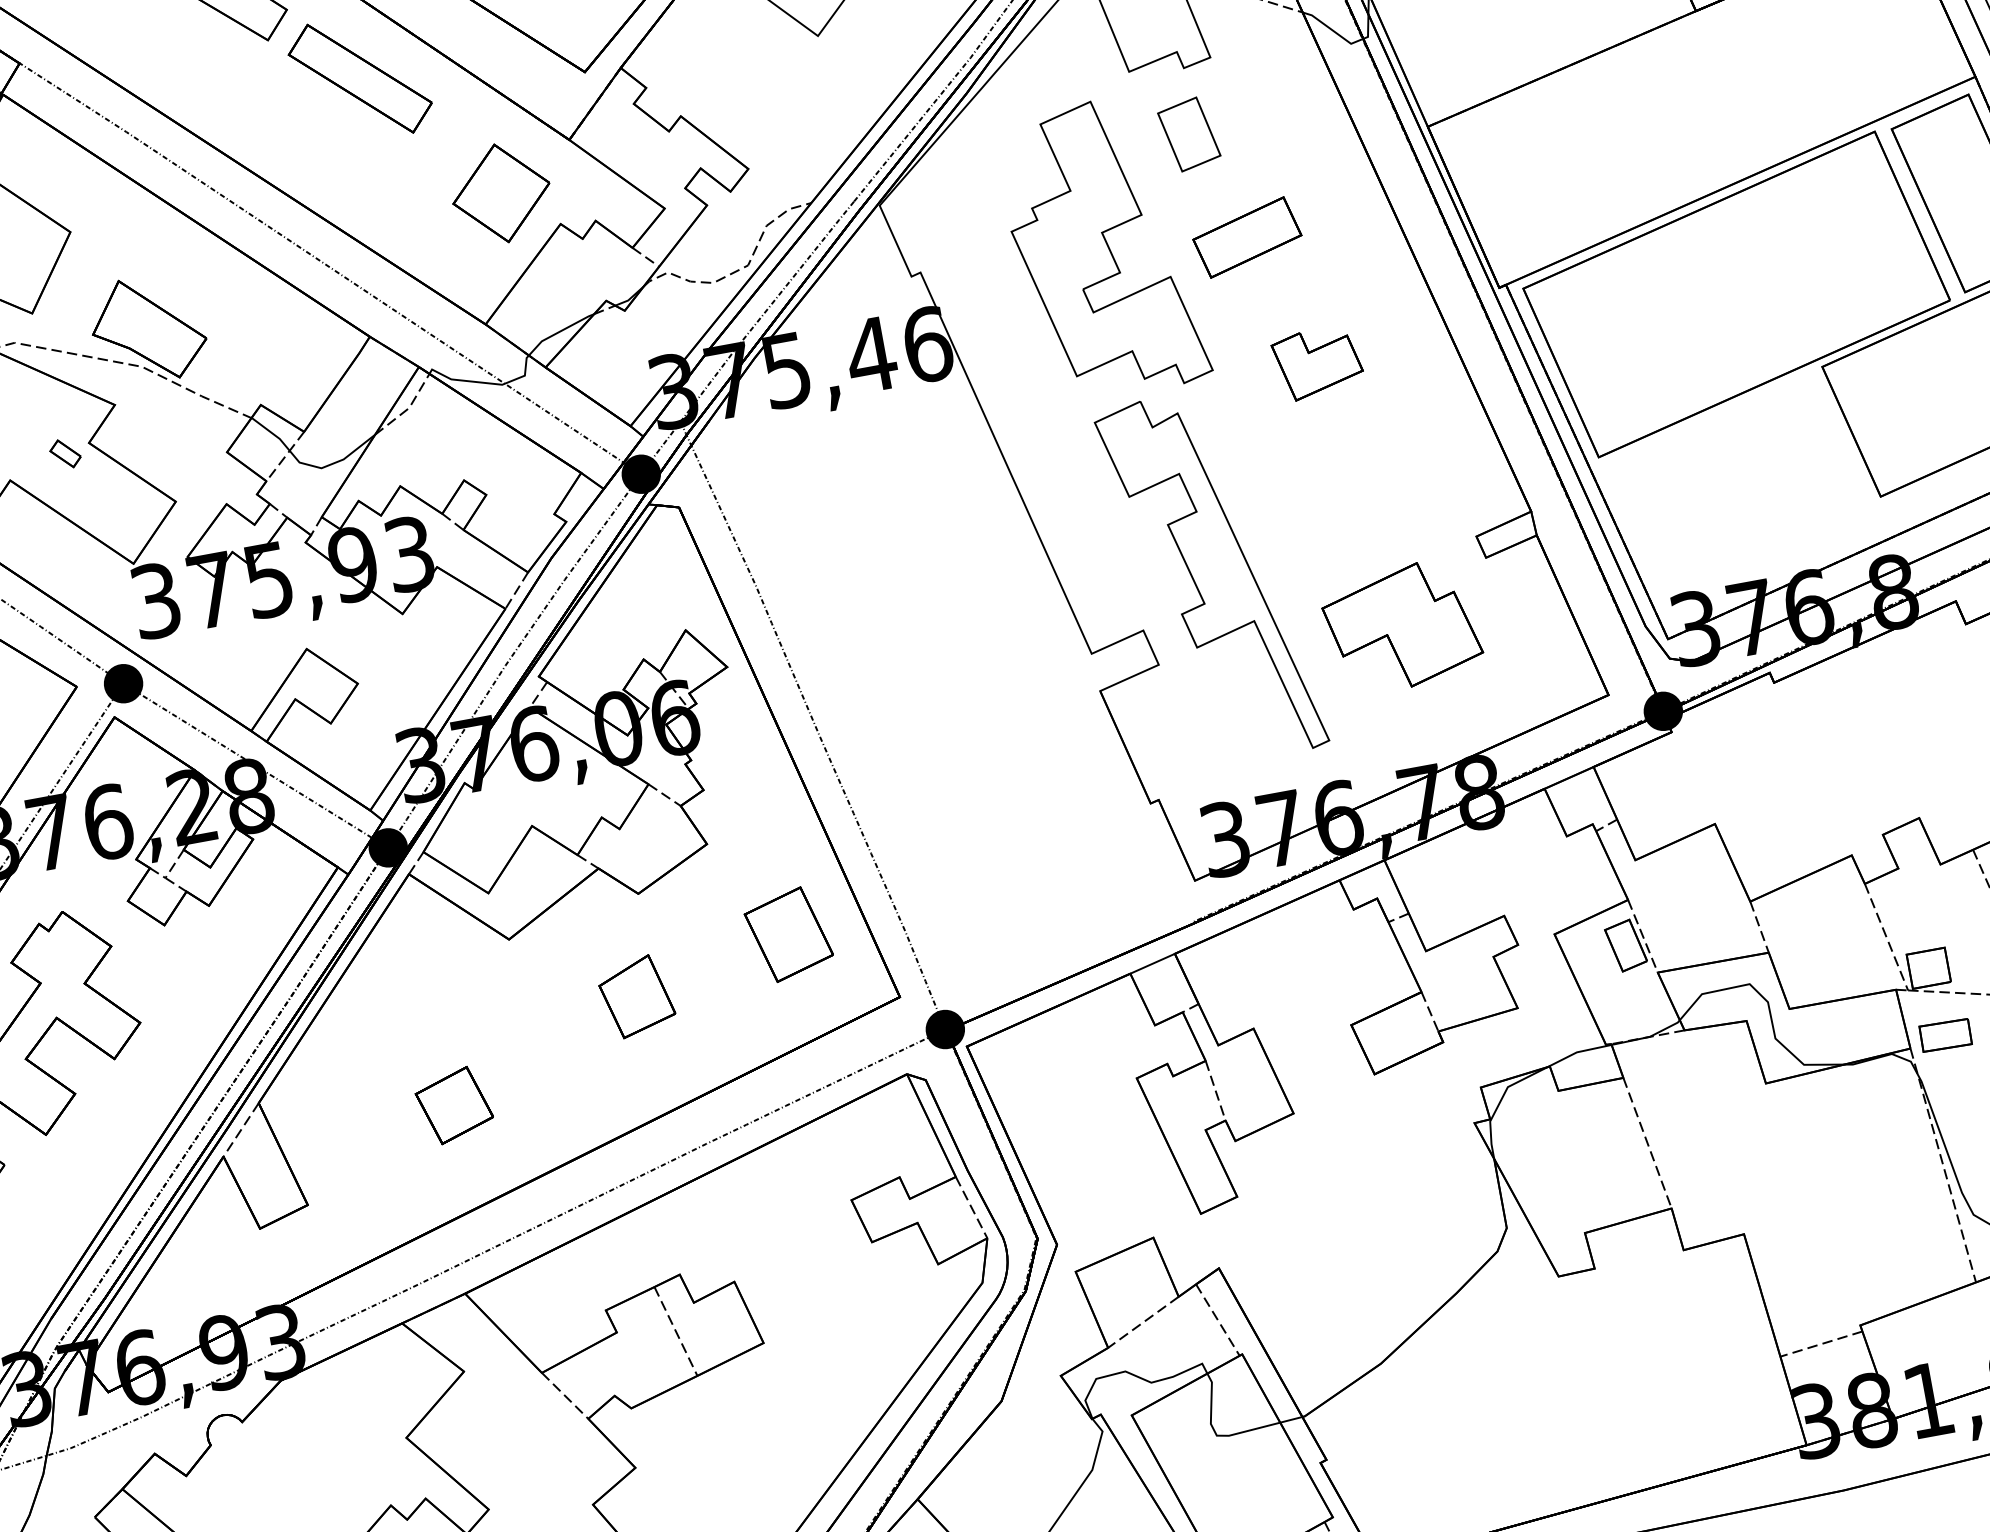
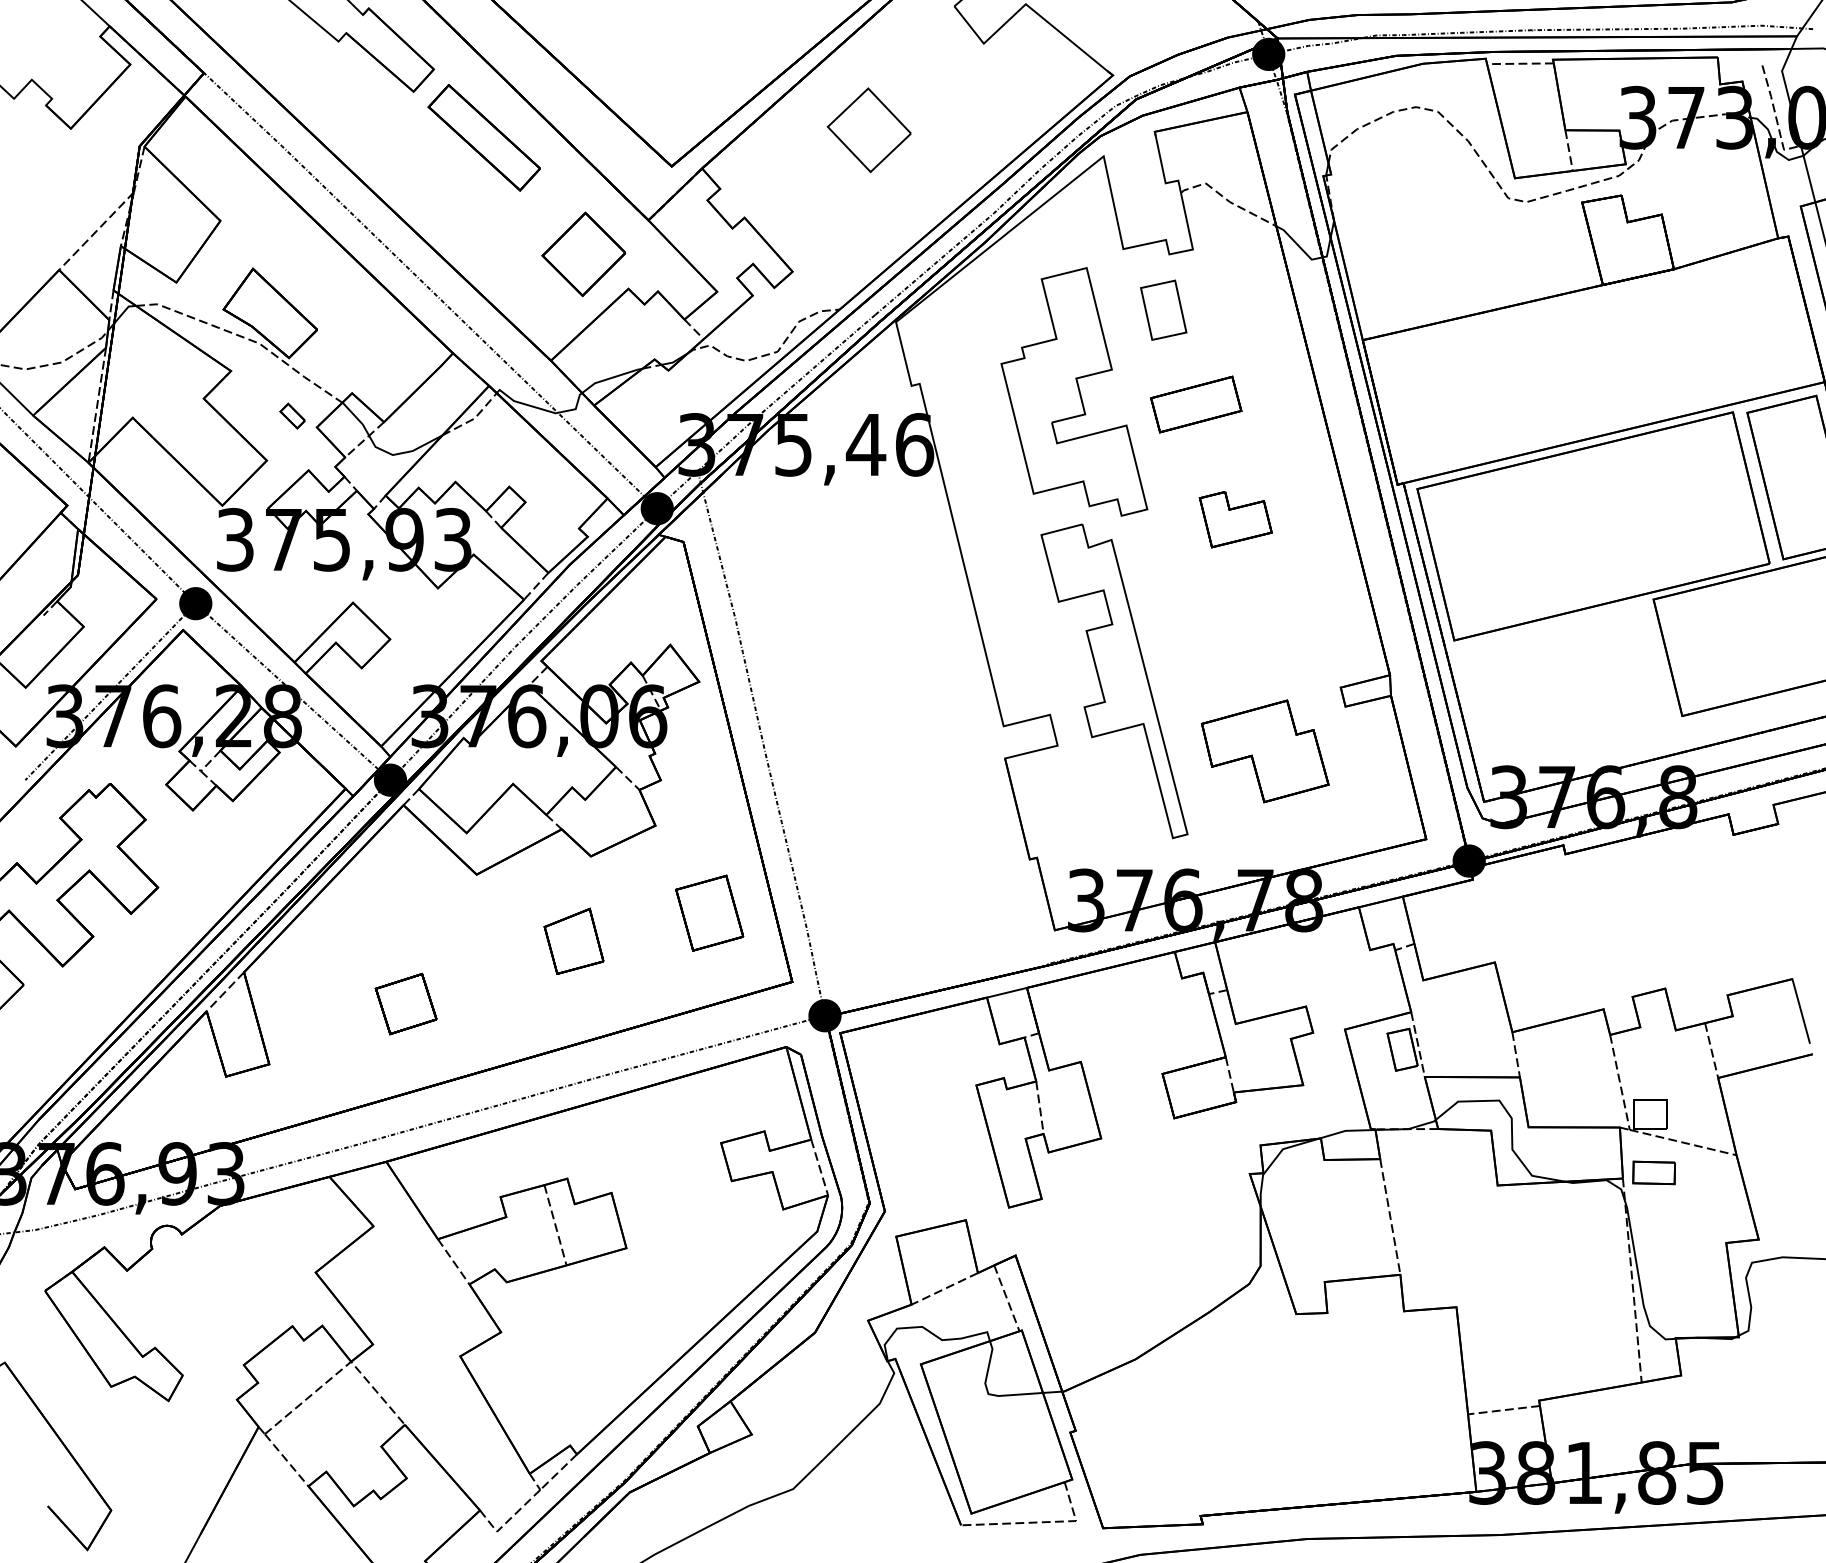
part: (65, 453) -> (292, 415), moved

